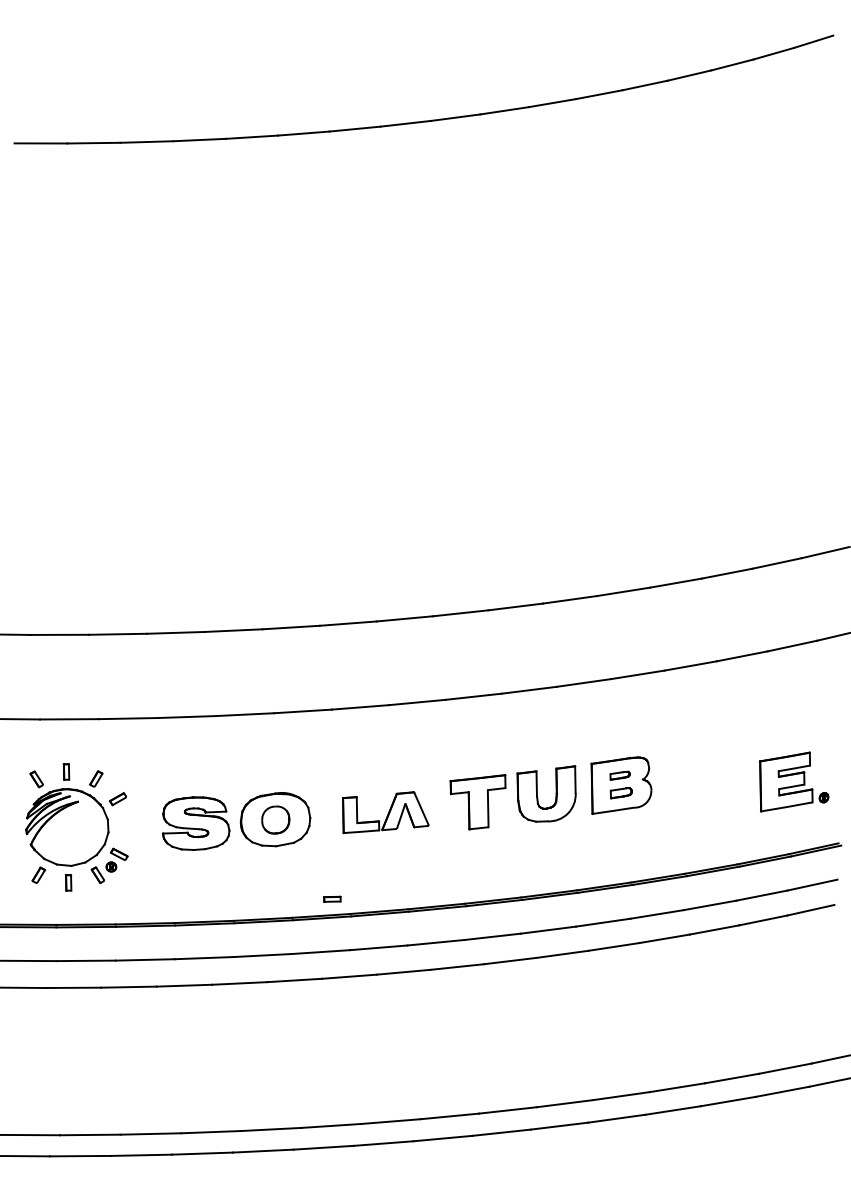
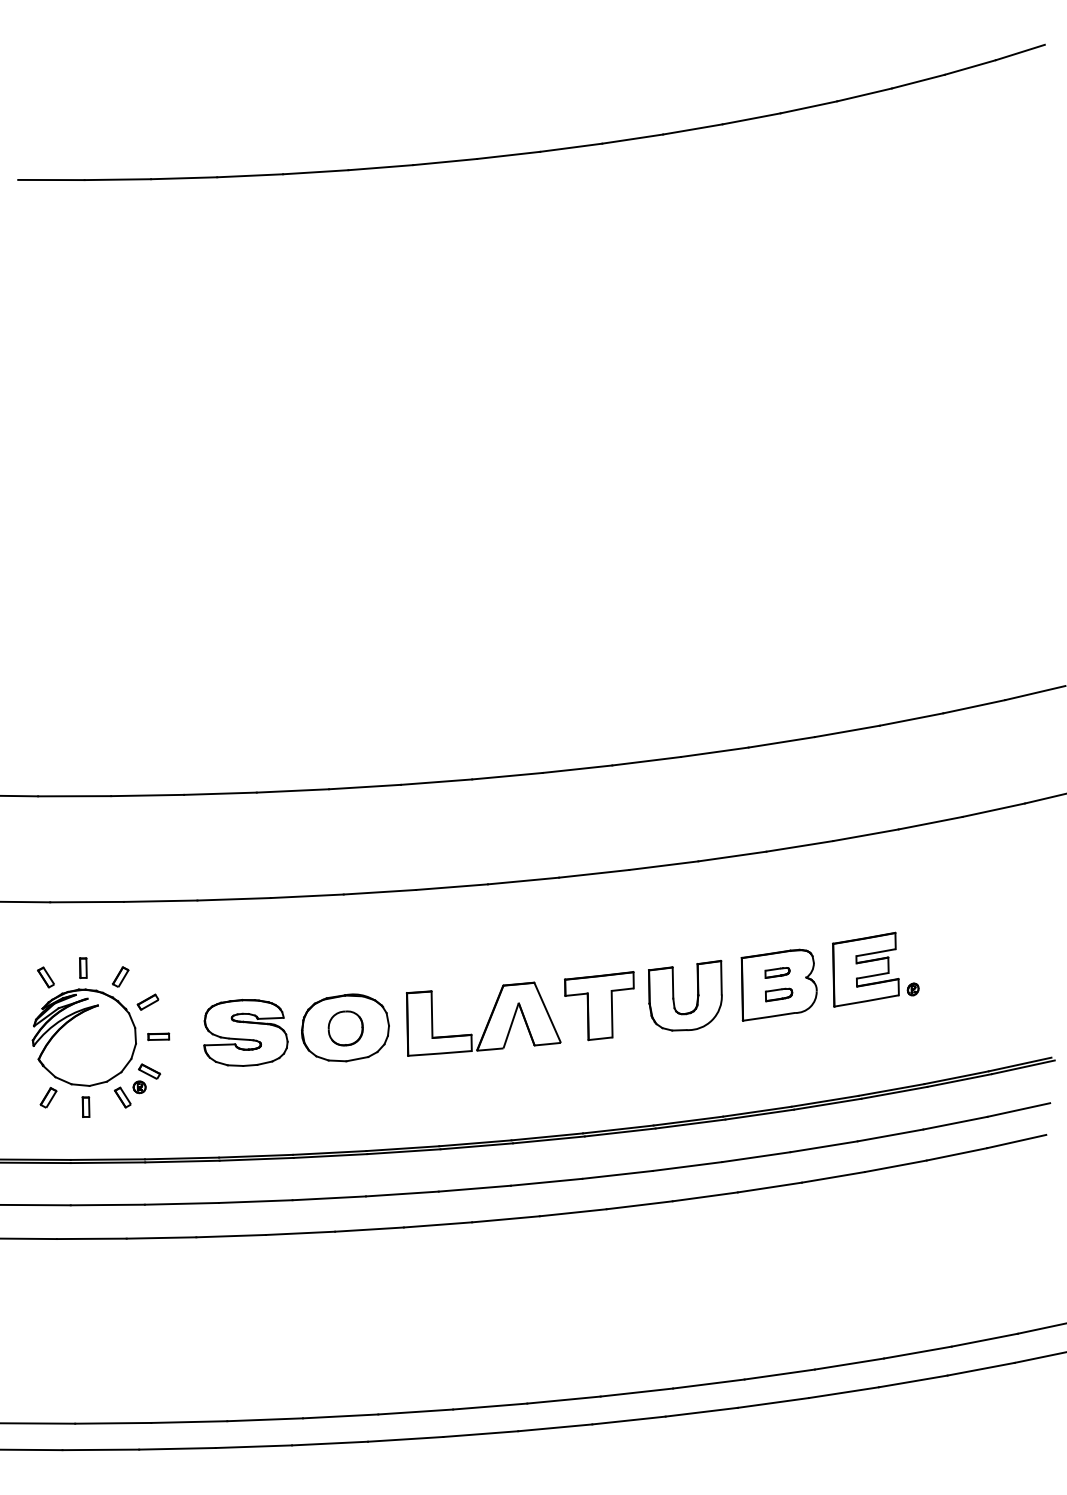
part: (793, 781) -> (875, 969), moved
part: (385, 812) -> (483, 1018), size x1.43
part: (332, 899) -> (158, 1036), moved

